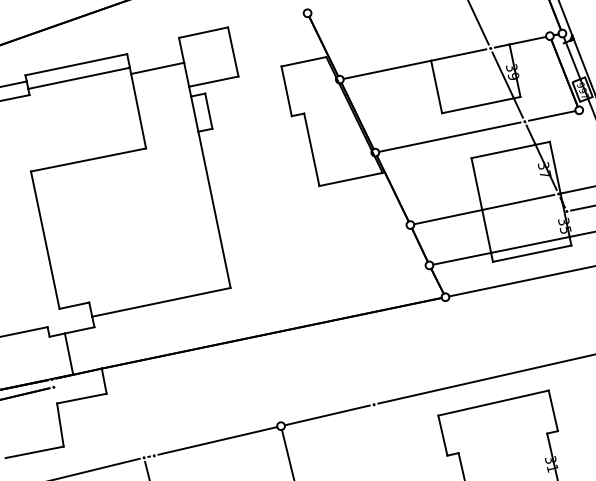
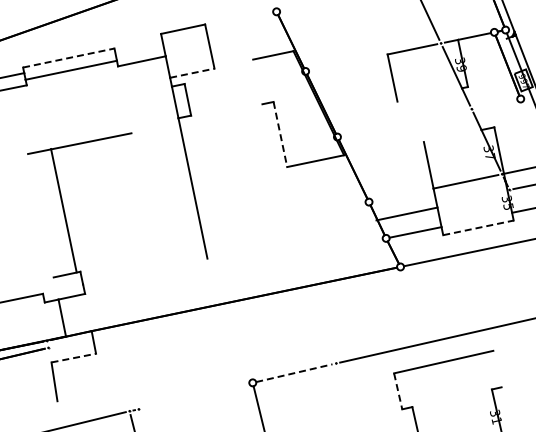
line: (75, 65) -> (68, 58), solid -> dashed
line: (387, 69) -> (348, 62), removed
line: (213, 81) -> (192, 73), solid -> dashed
line: (286, 90) -> (257, 81), removed
line: (477, 105) -> (429, 94), removed
line: (138, 110) -> (124, 99), removed
line: (552, 115) -> (496, 103), removed
line: (448, 136) -> (403, 122), removed
line: (311, 149) -> (280, 134), solid -> dashed
line: (503, 152) -> (452, 136), removed
line: (447, 216) -> (406, 213), moved
line: (44, 239) -> (63, 210), moved
line: (530, 244) -> (476, 219), removed
line: (532, 253) -> (478, 227), solid -> dashed
line: (161, 302) -> (145, 271), removed
line: (81, 399) -> (73, 358), solid -> dashed
line: (553, 410) -> (497, 368), removed
line: (327, 415) -> (294, 373), solid -> dashed
line: (443, 435) -> (398, 391), solid -> dashed
line: (217, 440) -> (195, 395), removed
line: (34, 452) -> (31, 406), removed

